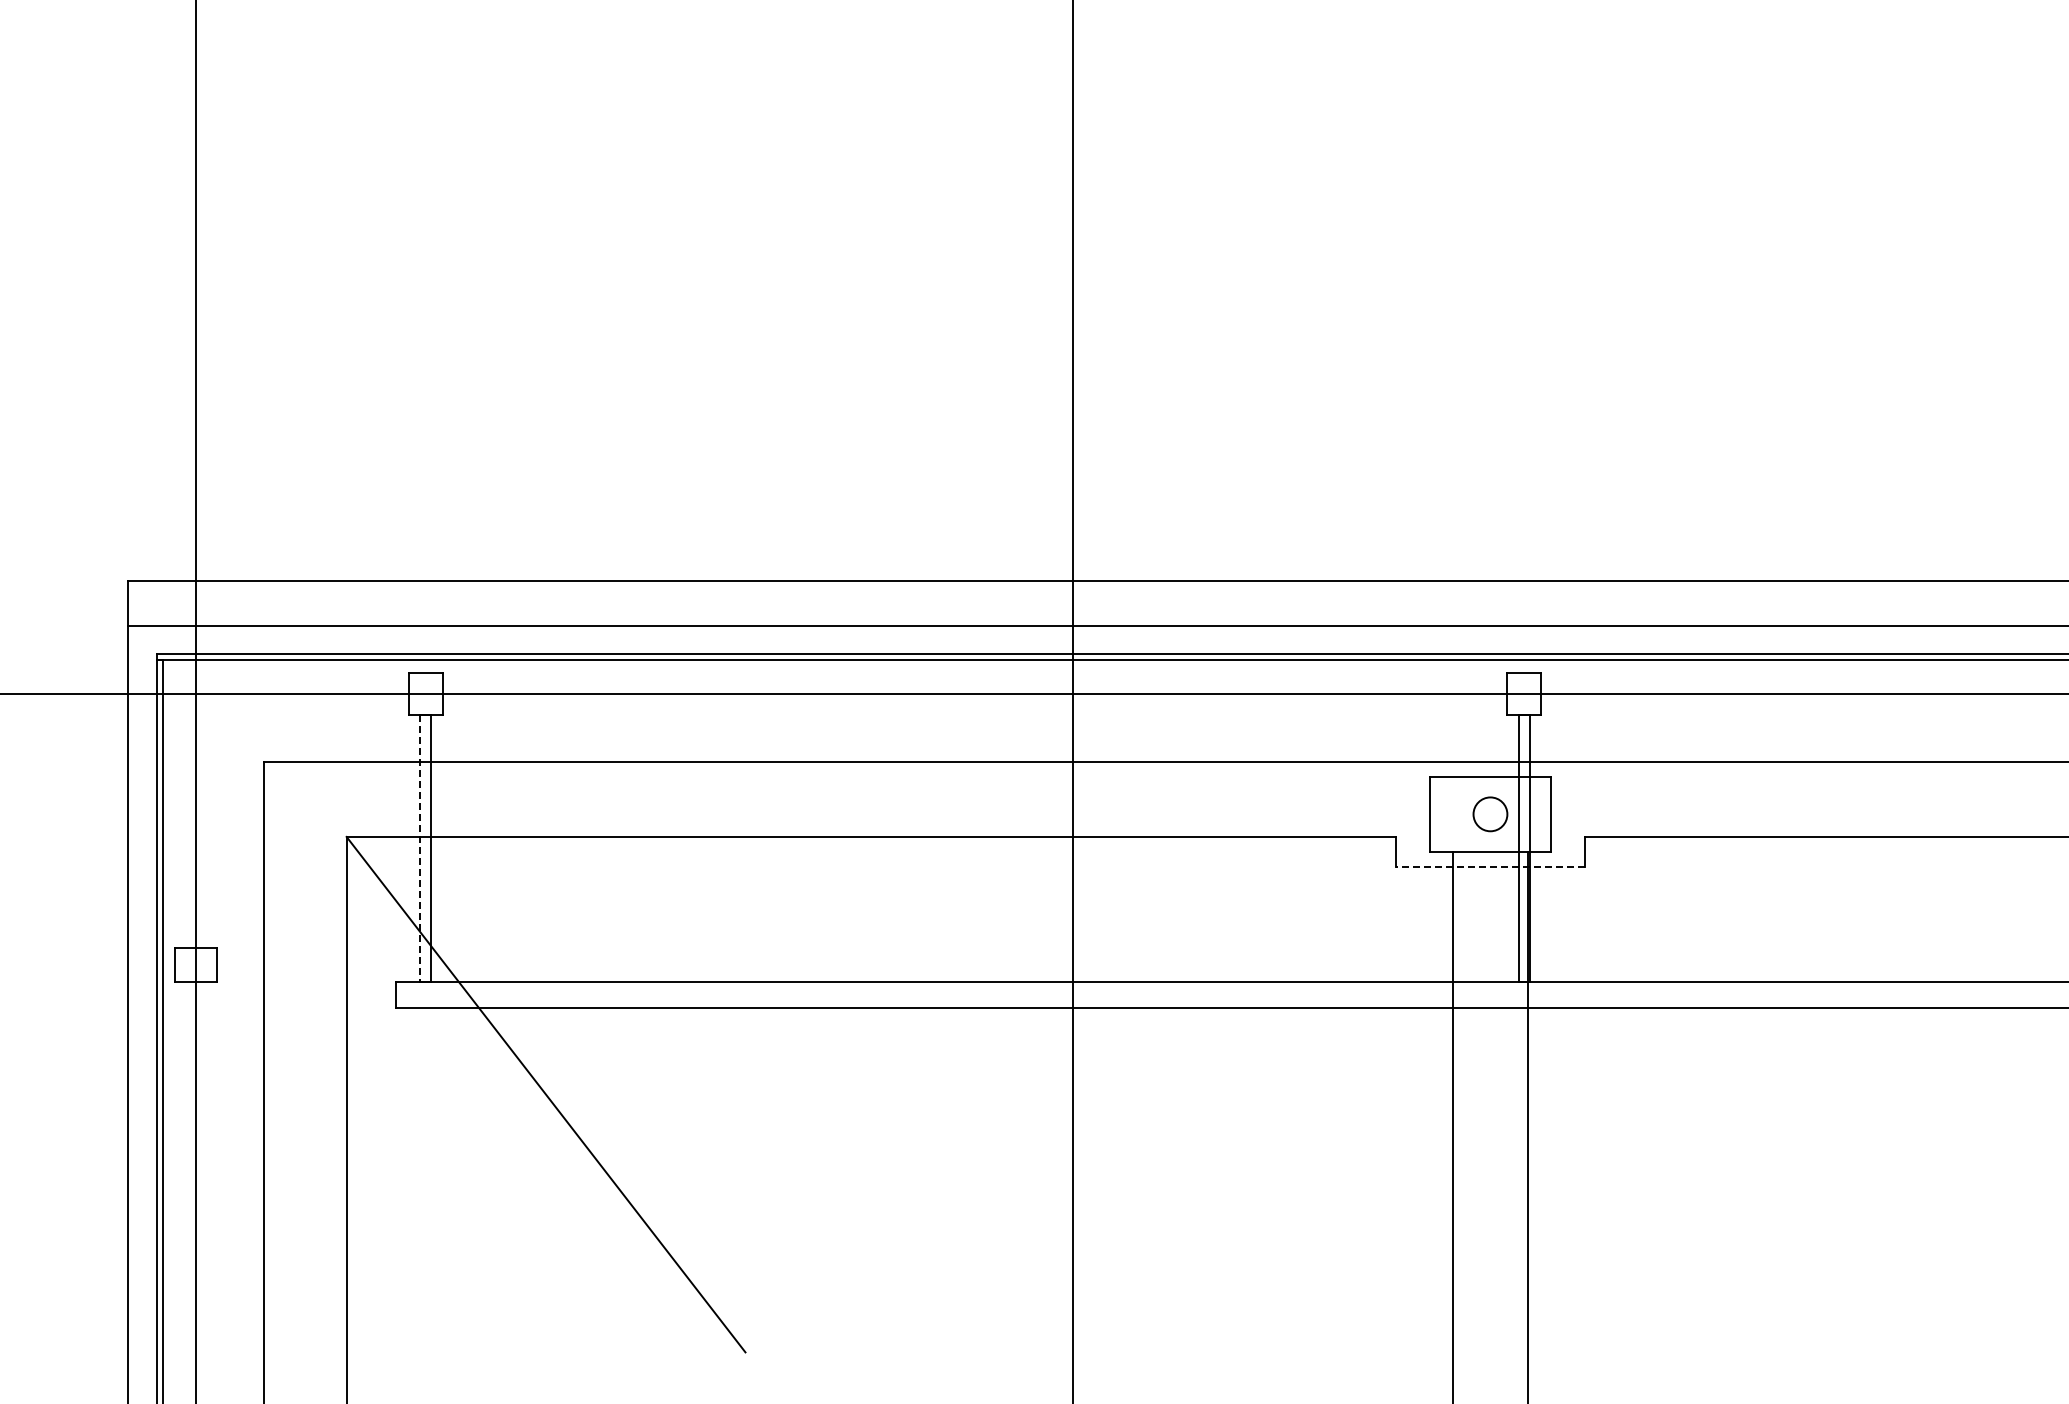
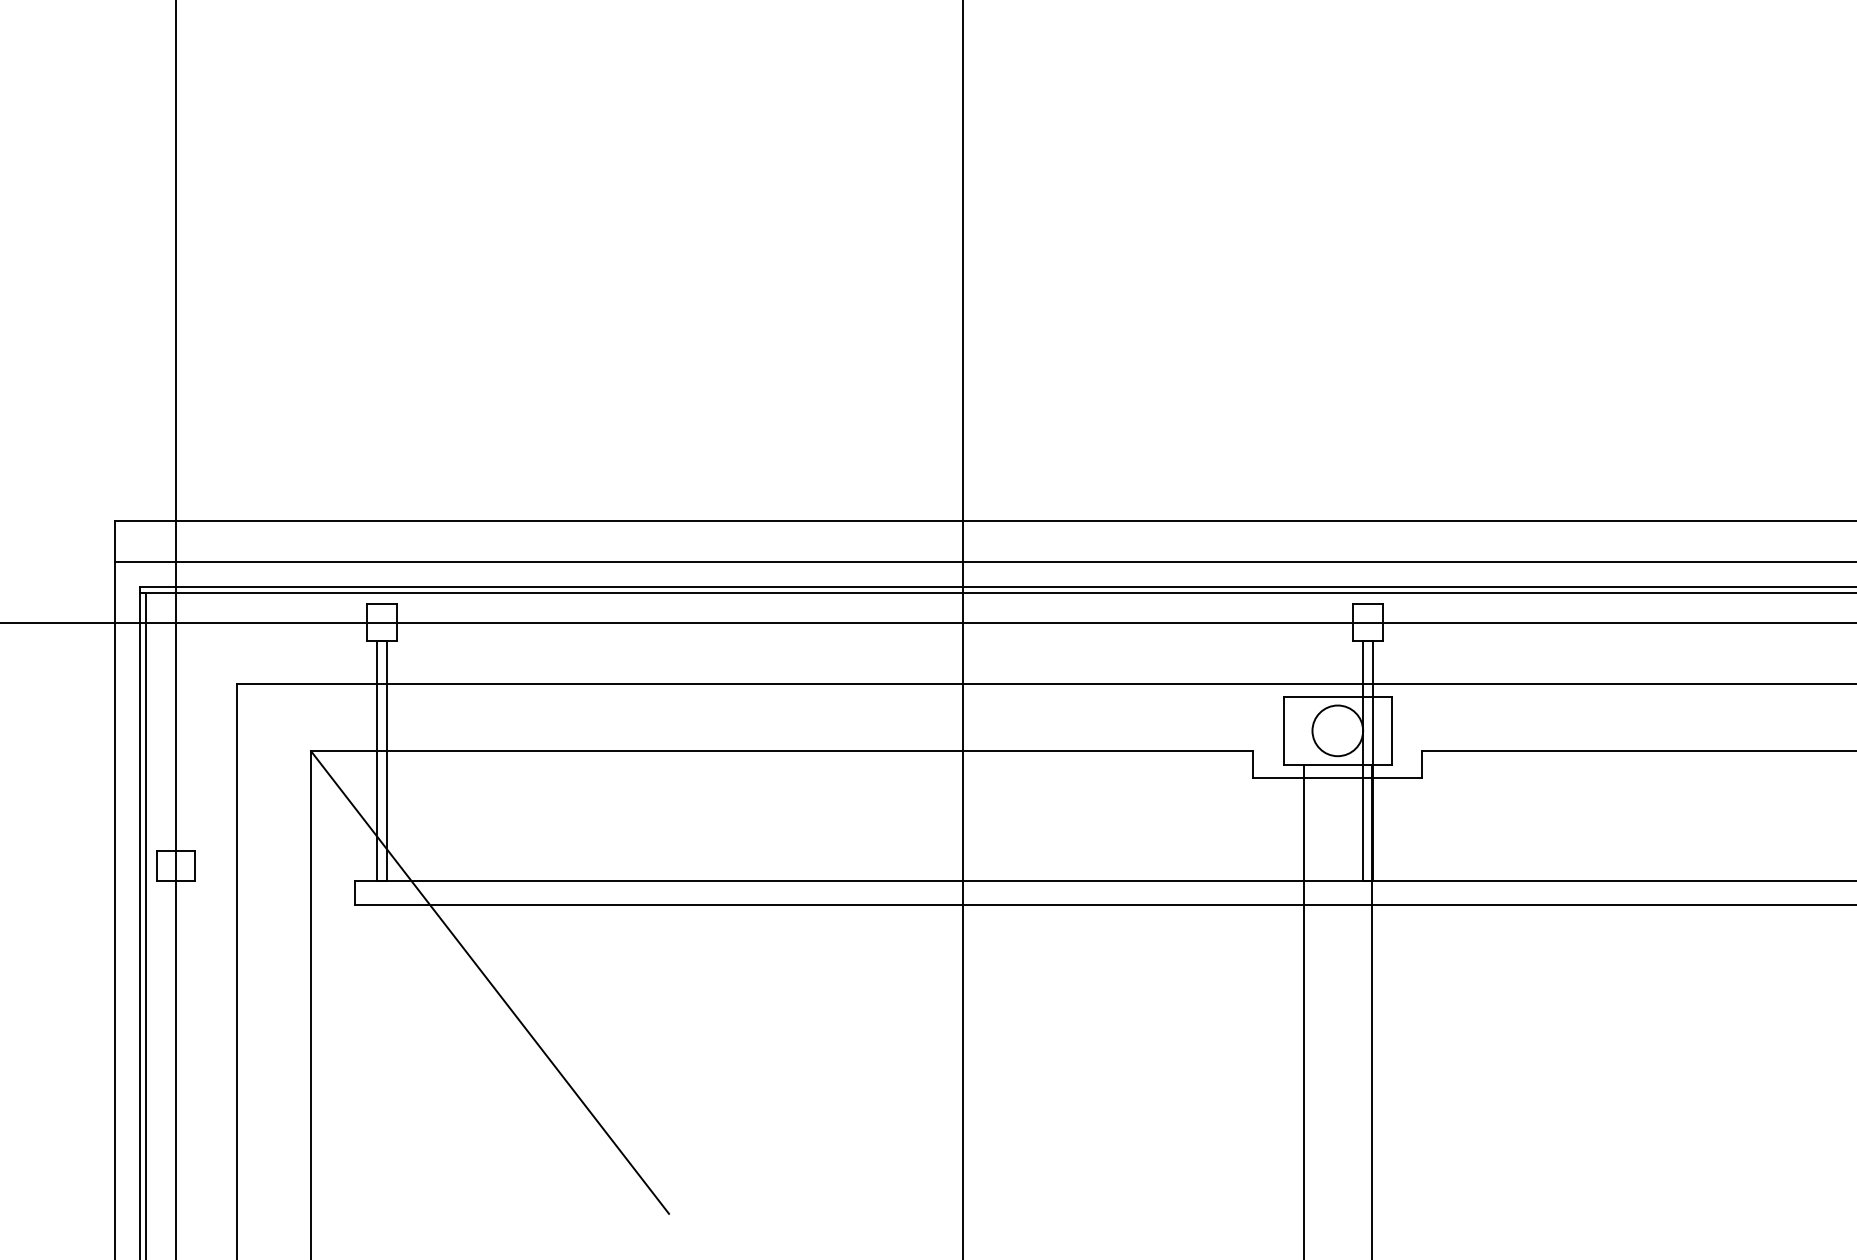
circle: (1490, 814) -> (1337, 730), size x1.67
line: (420, 848) -> (377, 761), dashed -> solid
line: (1489, 867) -> (1336, 778), dashed -> solid

